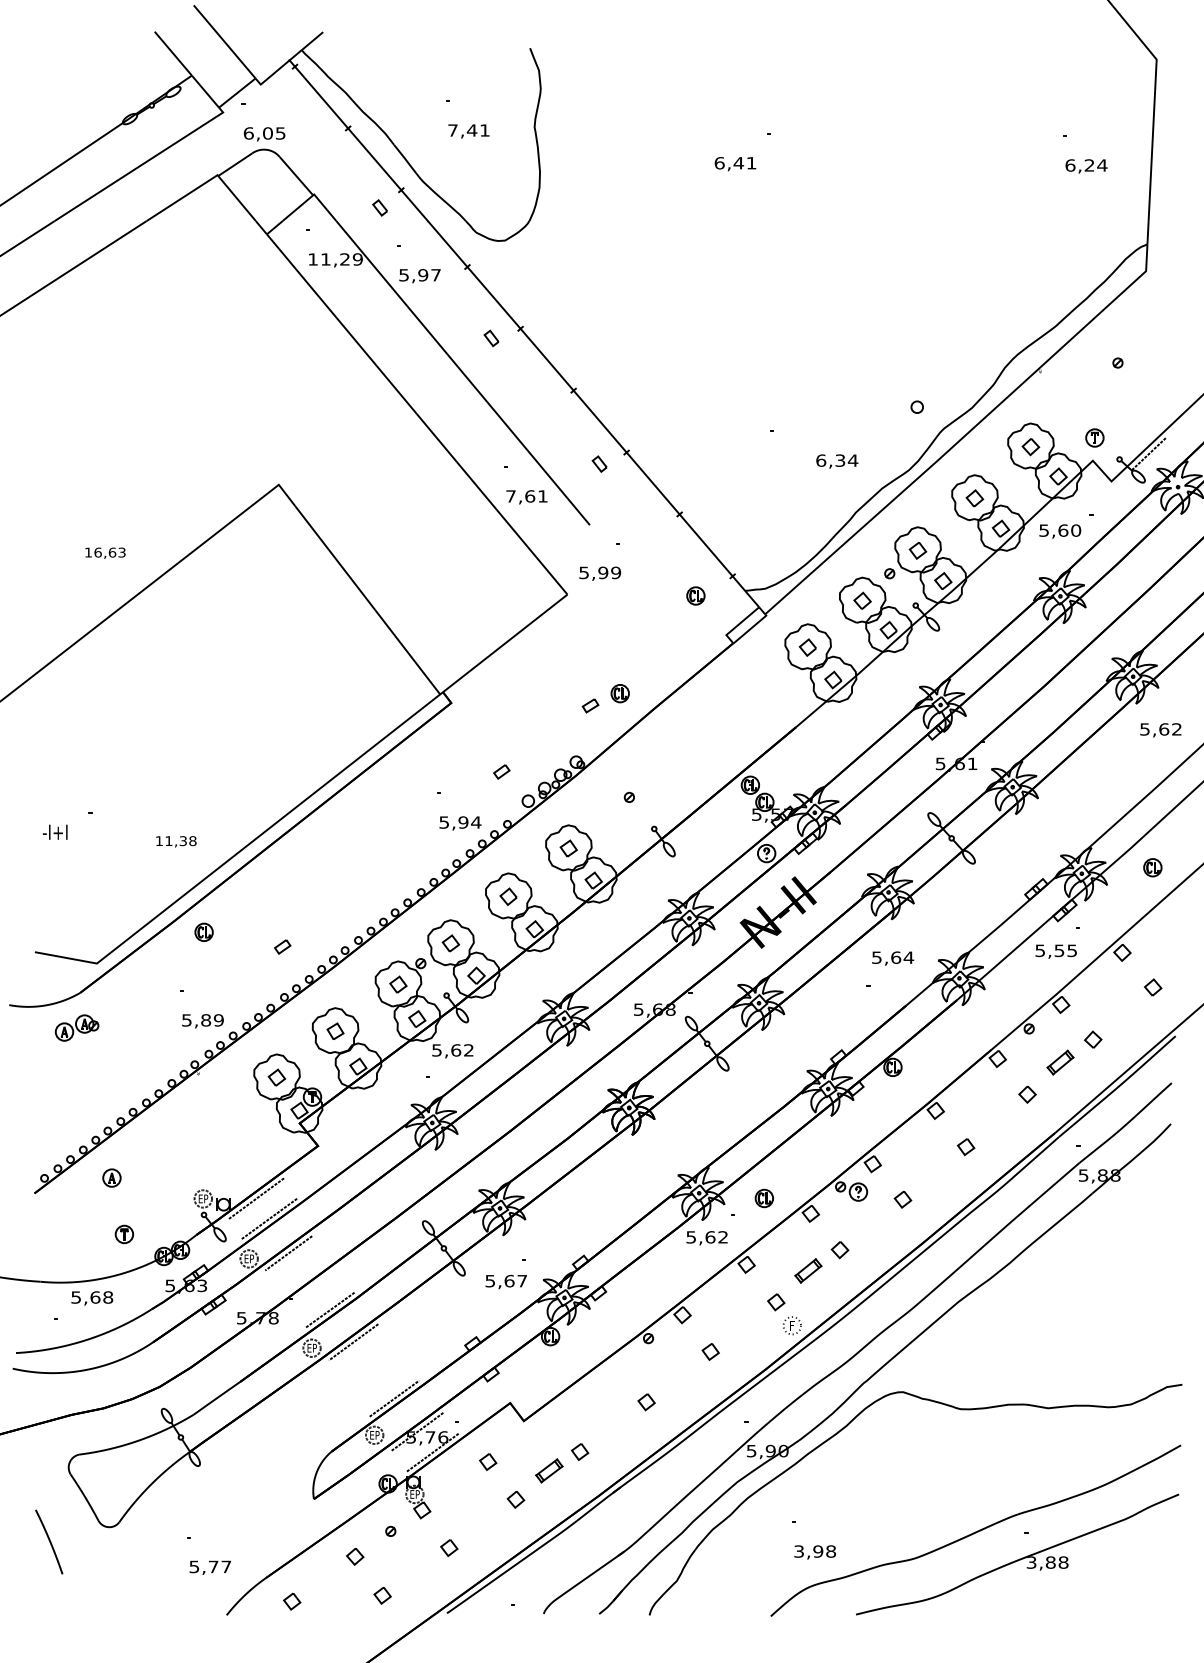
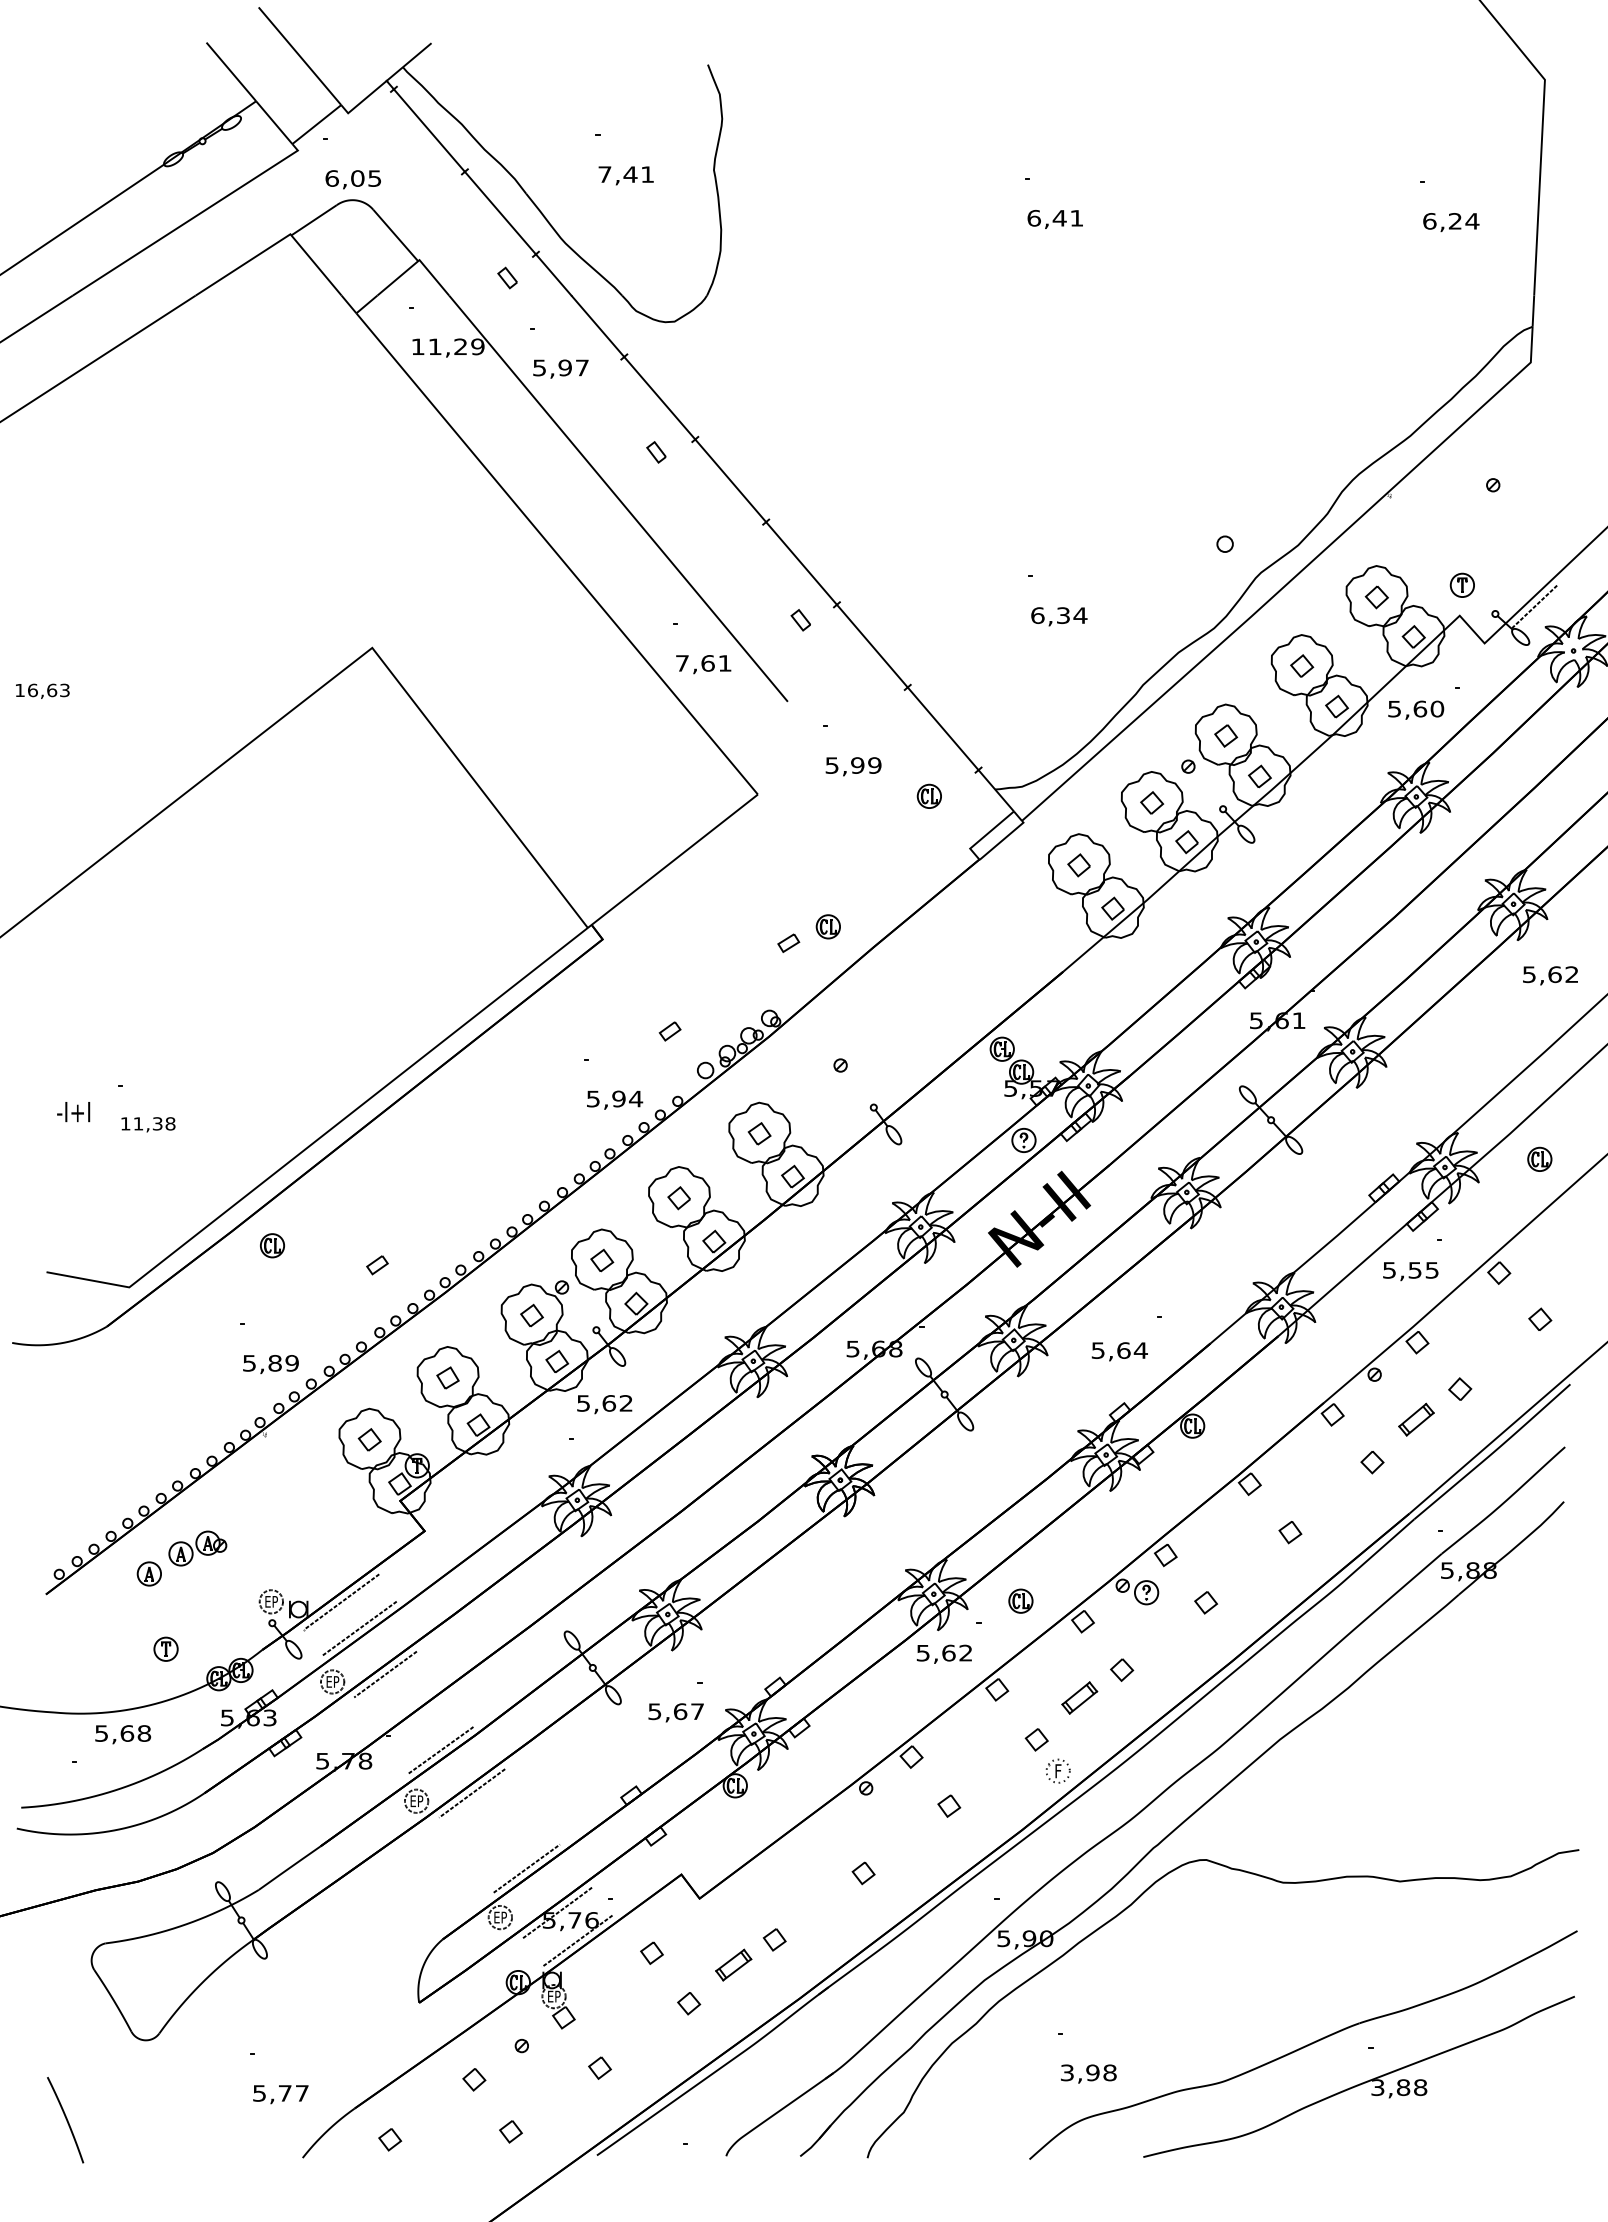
text: (734, 164) -> (1054, 219), moved
text: (837, 461) -> (1059, 616), moved
text: (105, 552) -> (42, 690), moved
text: (600, 573) -> (853, 766), moved
text: (176, 841) -> (148, 1124), moved
text: (892, 958) -> (1119, 1351), moved
part: (76, 1028) -> (197, 1548), moved
curve: (49, 1541) -> (65, 2119), moved

